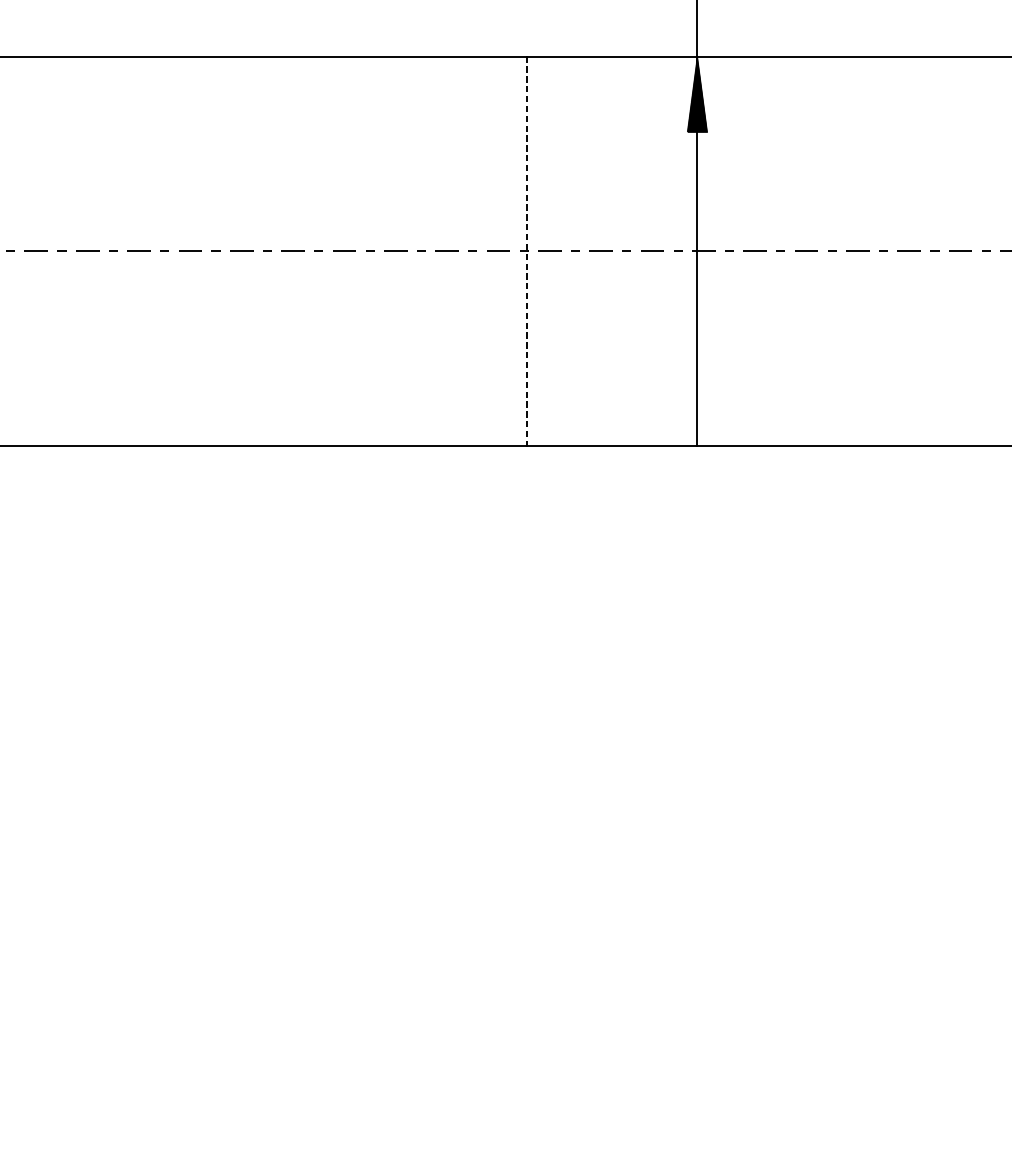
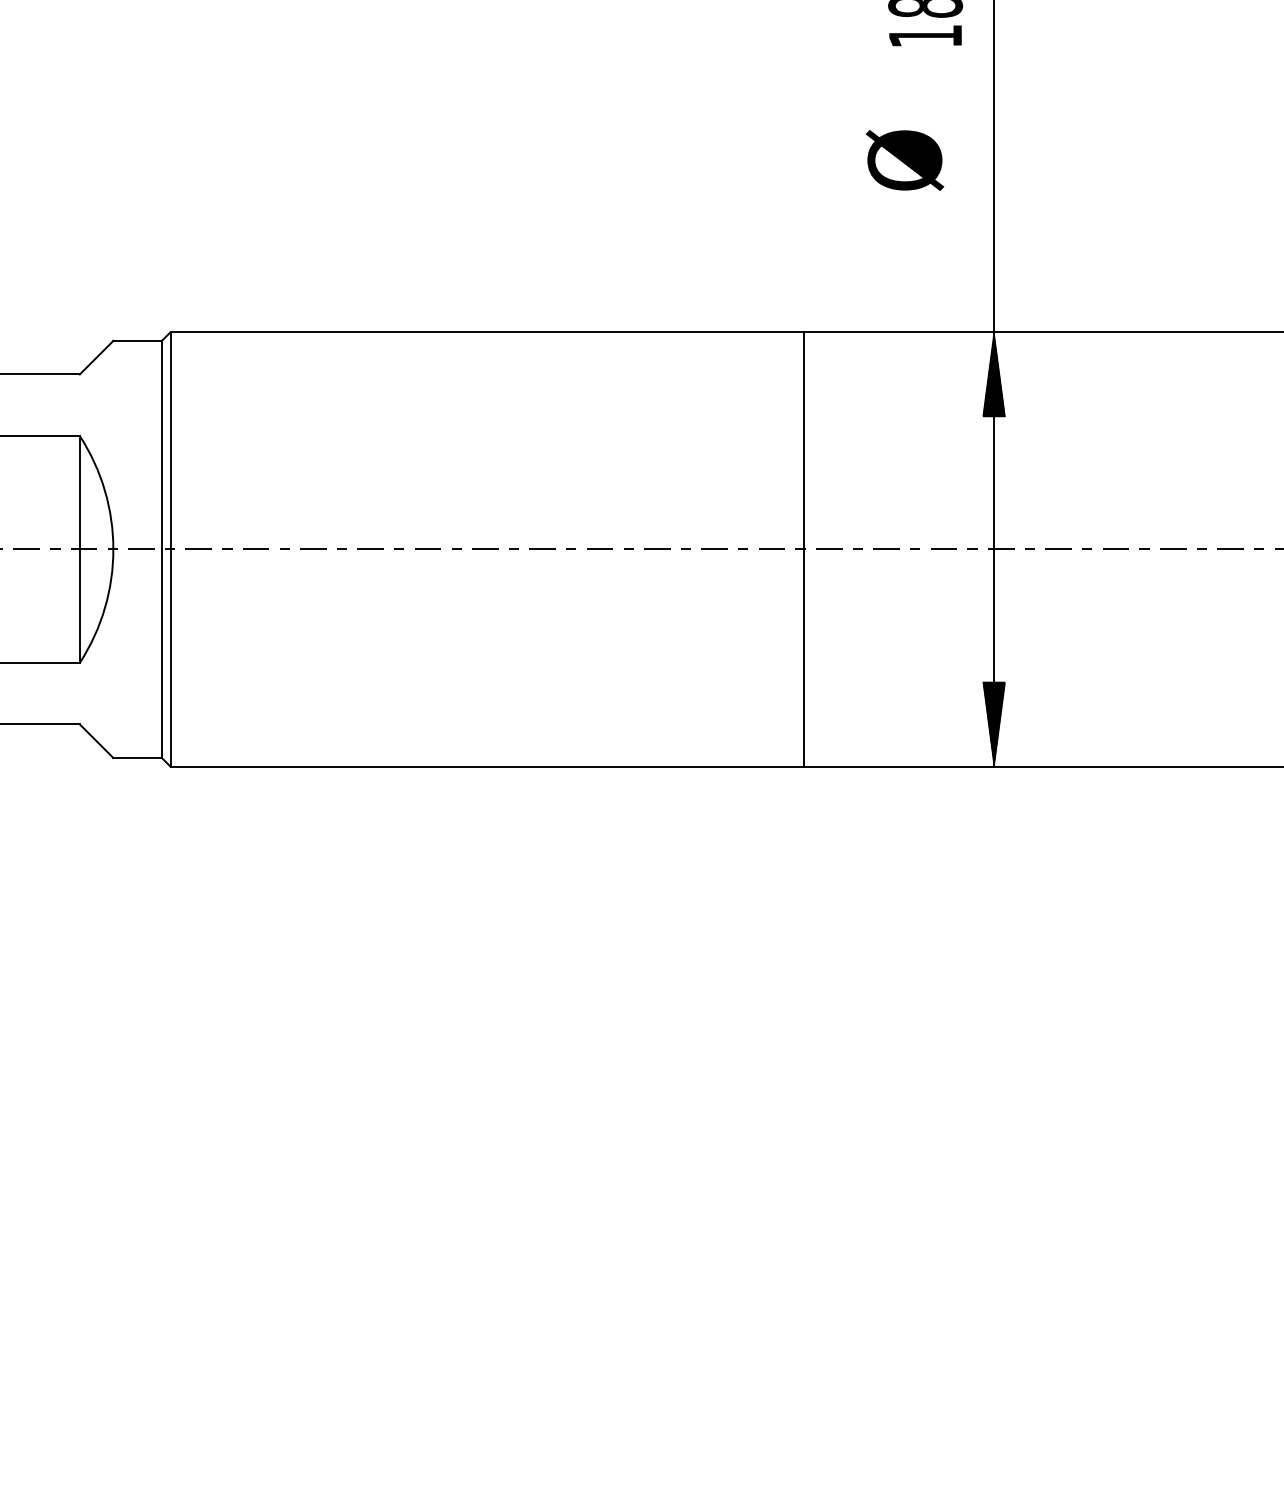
line: (526, 251) -> (803, 549), dashed -> solid
hatch: (697, 407) -> (994, 724), added

